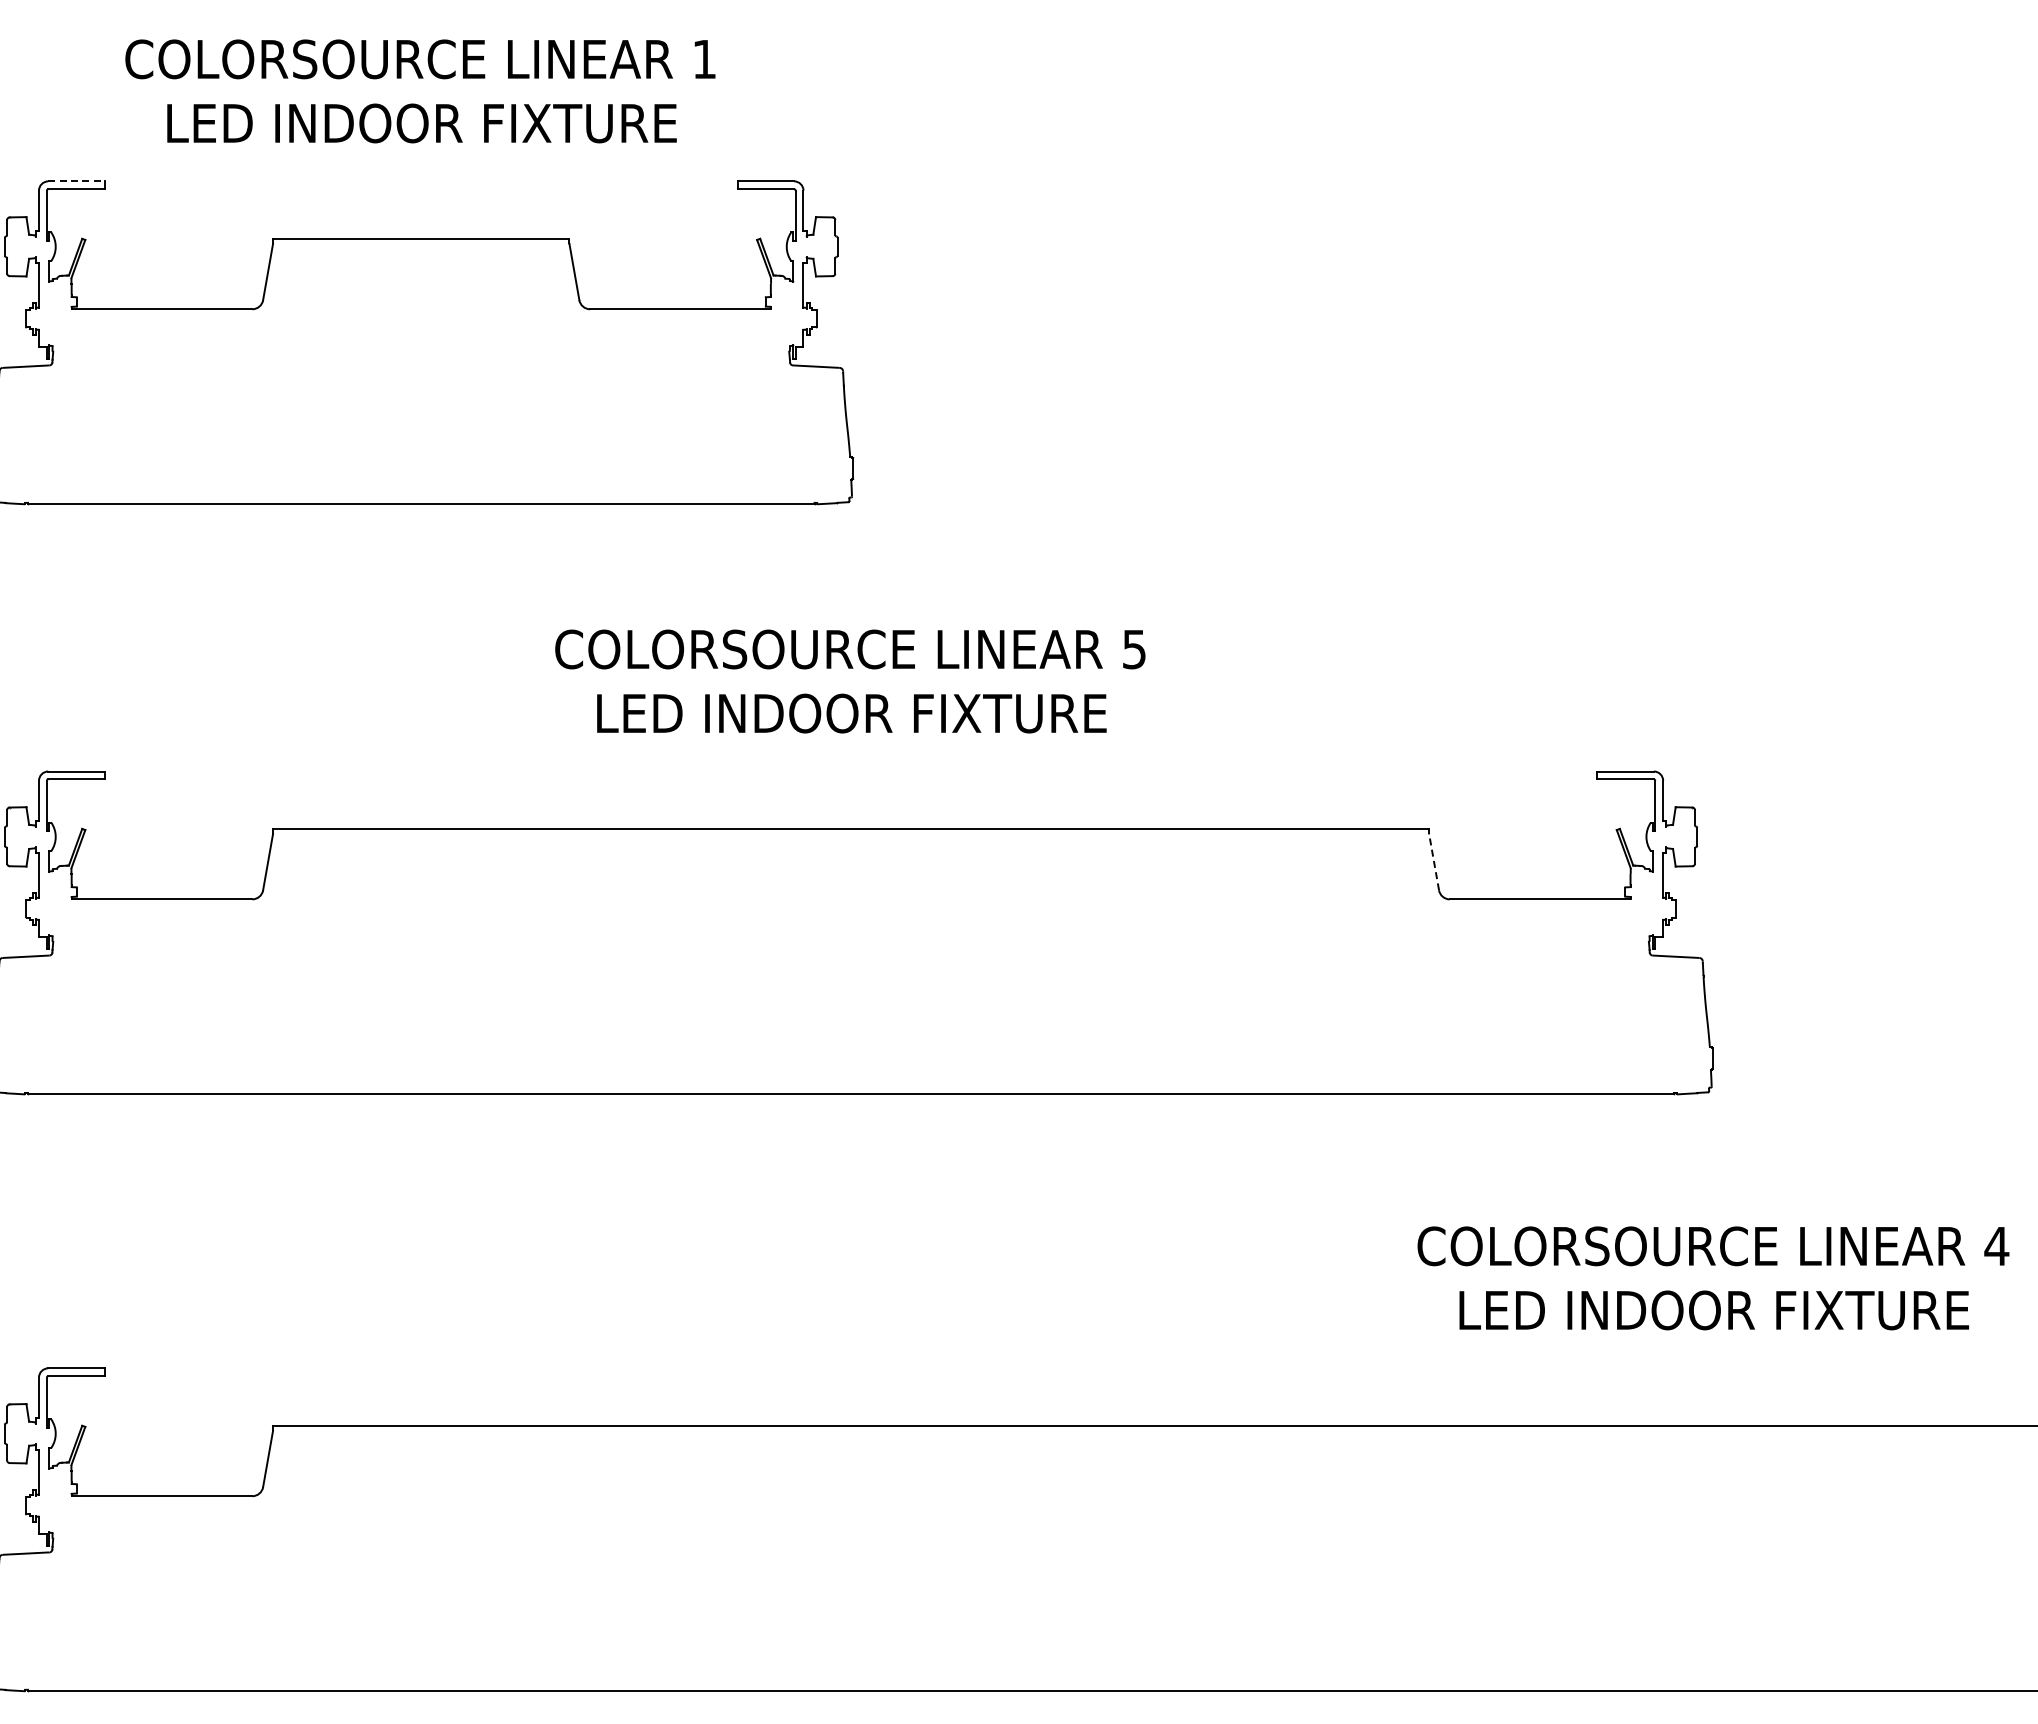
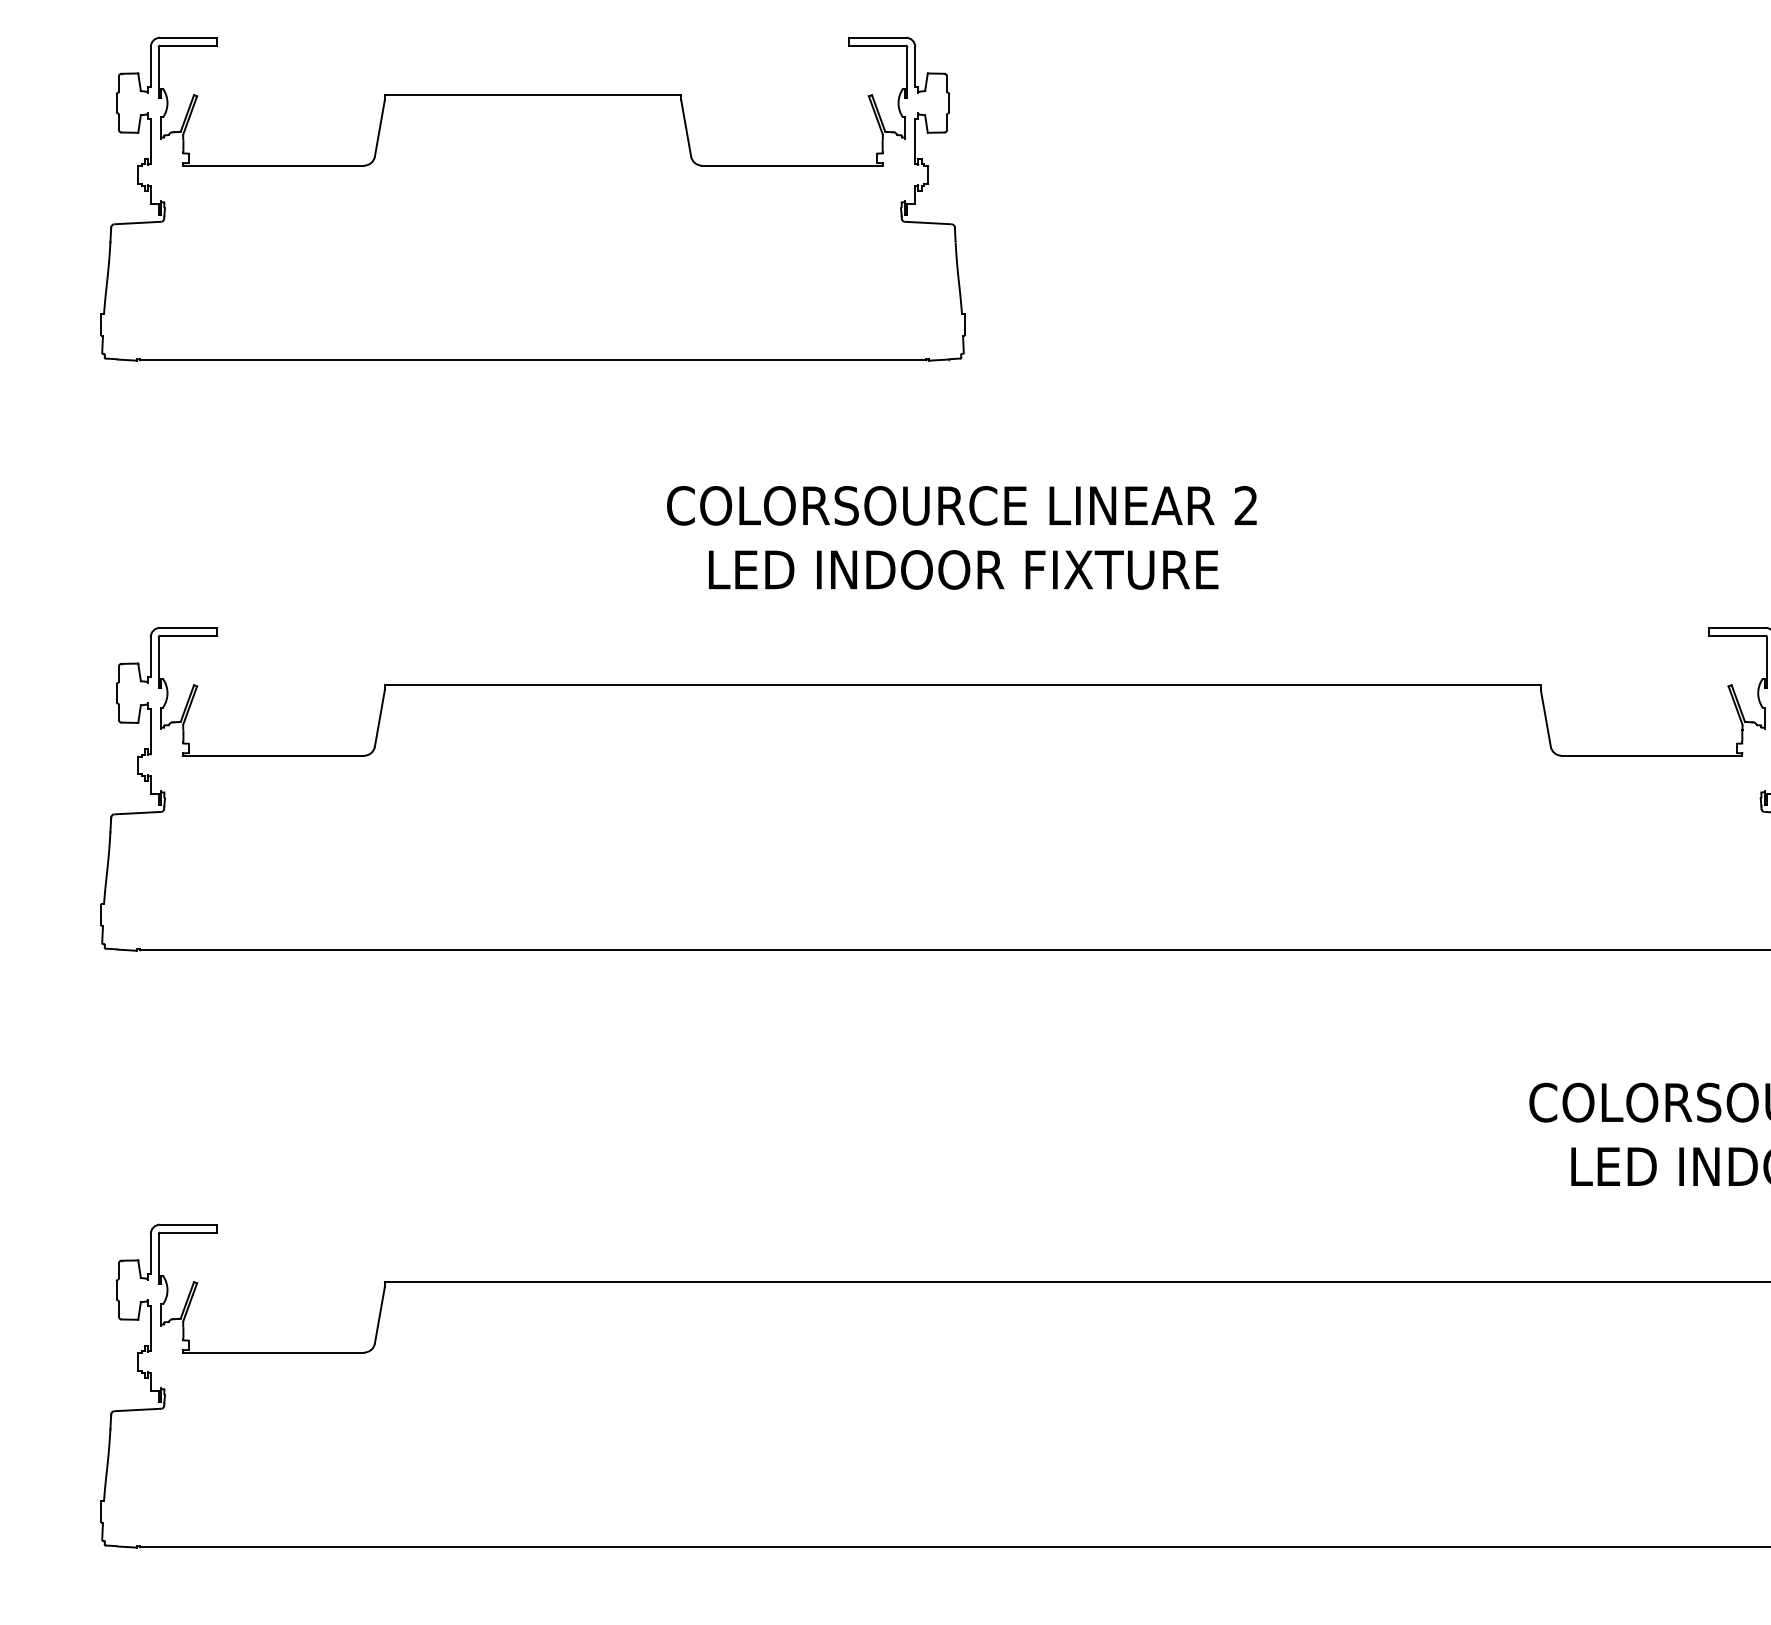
line: (77, 181) -> (189, 37), dashed -> solid
text: (1134, 649) -> (1246, 505), 5 -> 2
line: (1434, 861) -> (1546, 717), dashed -> solid

